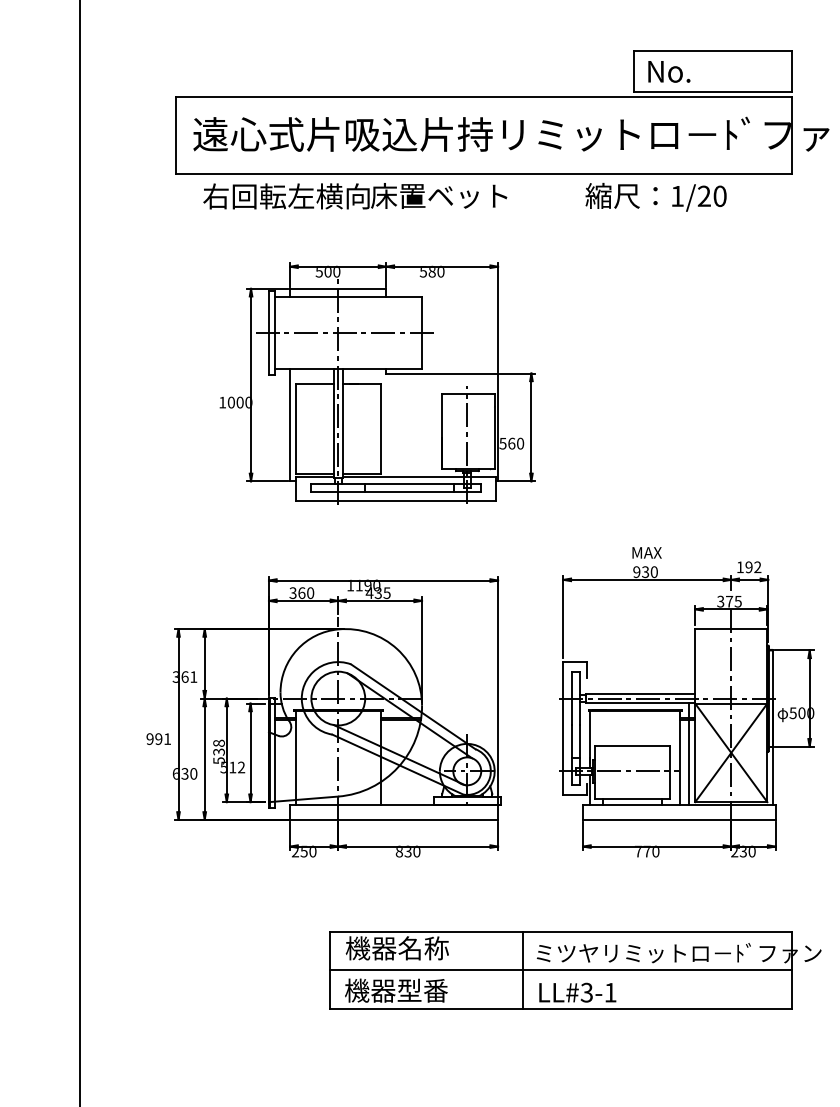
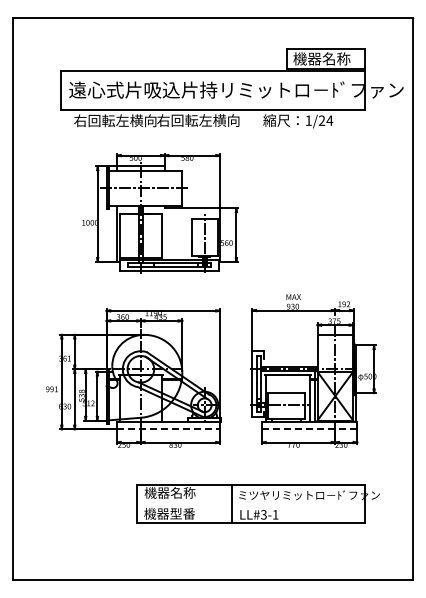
text: (703, 70) -> (321, 58), No. -> 機器名称
text: (454, 195) -> (198, 120), 床置ベット -> 右回転左横向
text: (719, 195) -> (329, 120), 1/20 -> 1/24
line: (396, 820) -> (169, 429), solid -> dashed
line: (679, 820) -> (309, 429), solid -> dashed
line: (559, 969) -> (250, 503), removed

